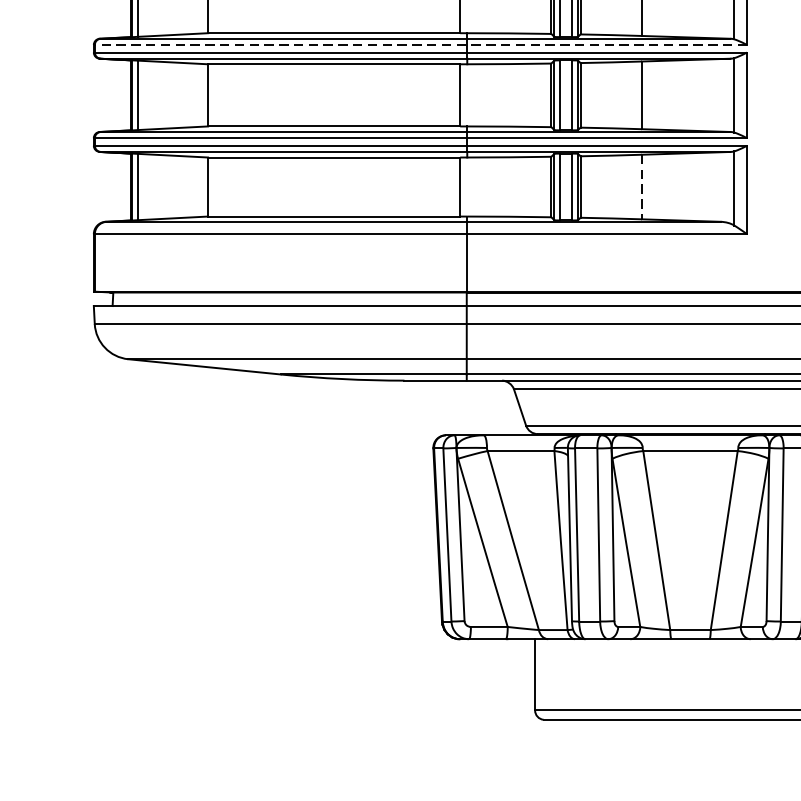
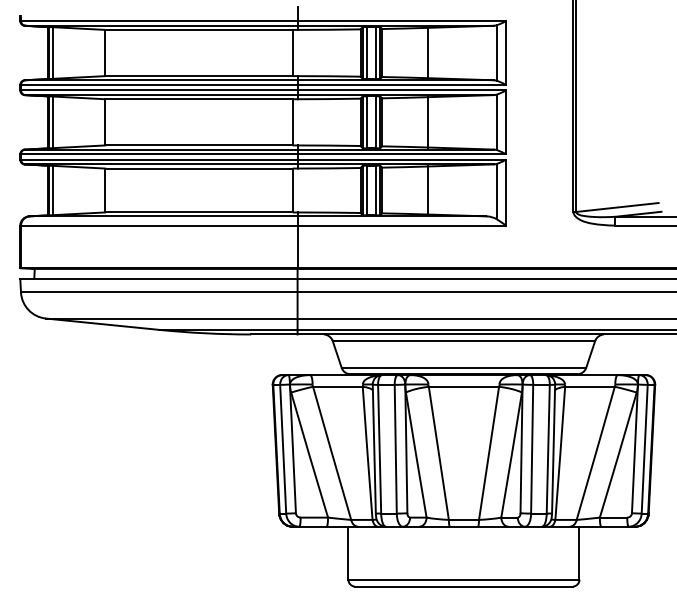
line: (420, 44) -> (263, 84), dashed -> solid
line: (641, 188) -> (427, 191), dashed -> solid

